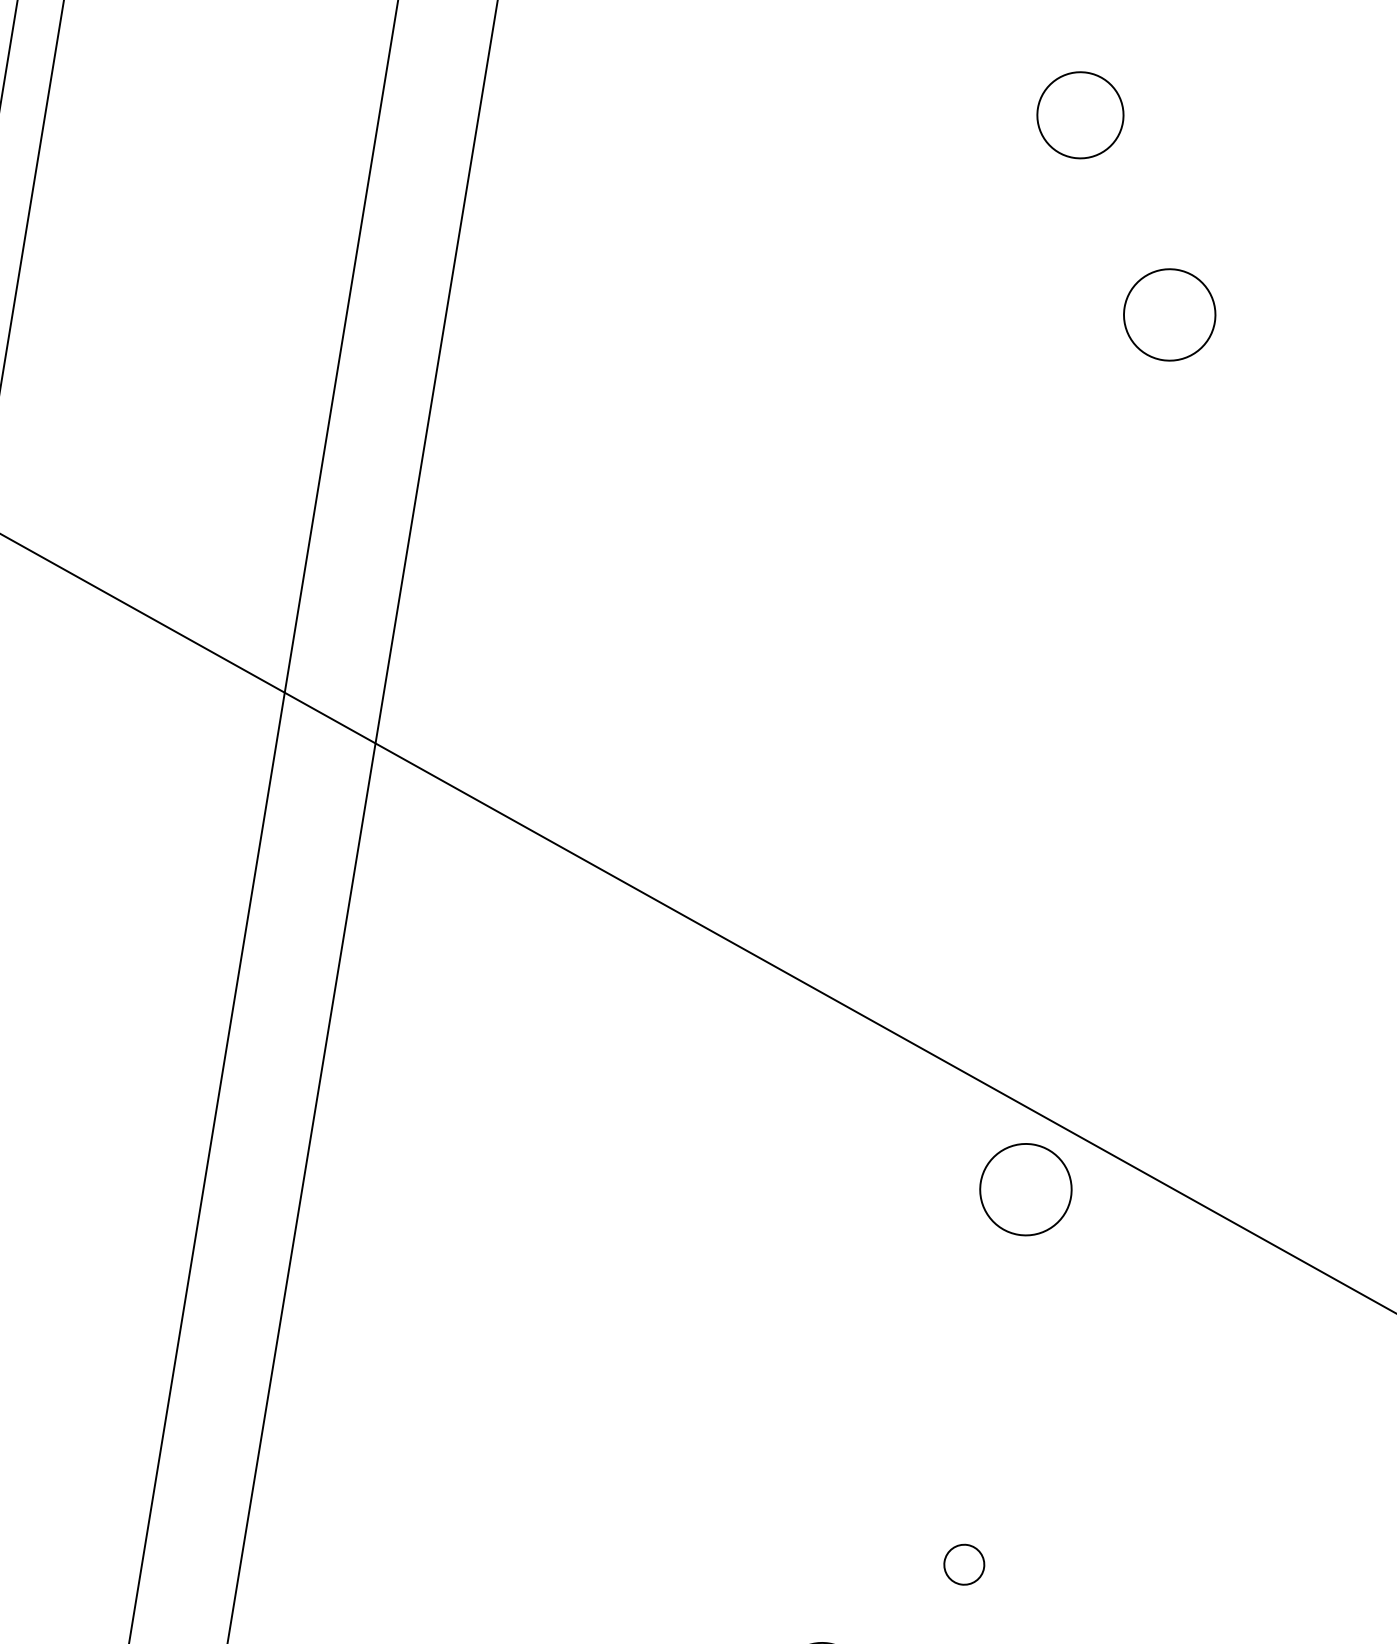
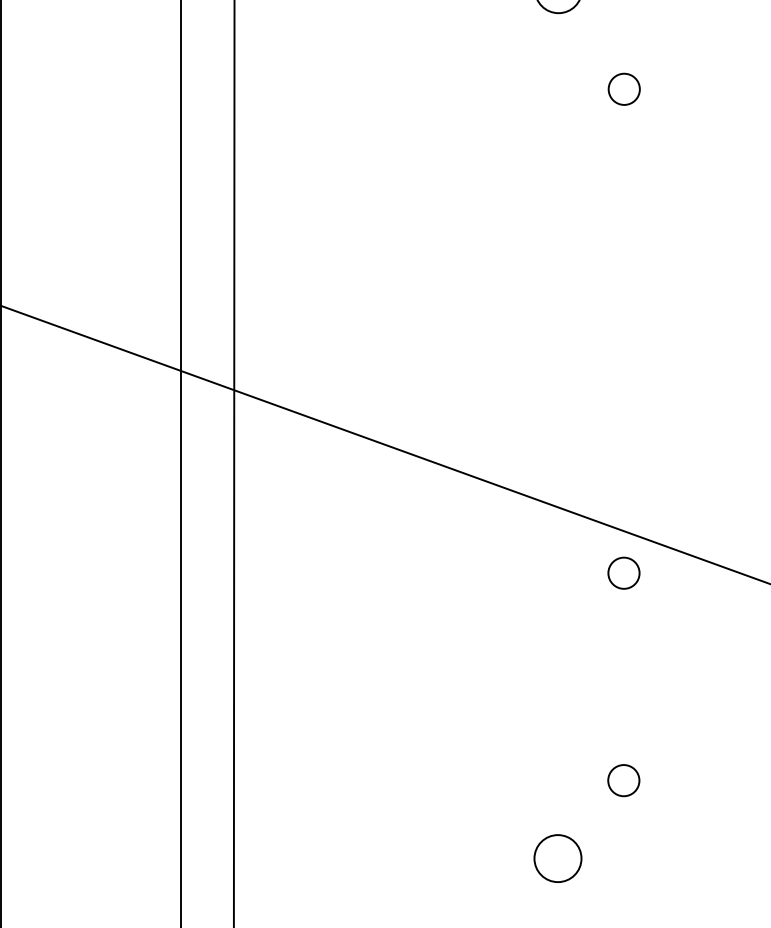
circle: (1168, 313) -> (623, 88), size x0.62
circle: (1025, 1188) -> (623, 572), size x0.62
circle: (963, 1564) -> (623, 780), size x1.43

